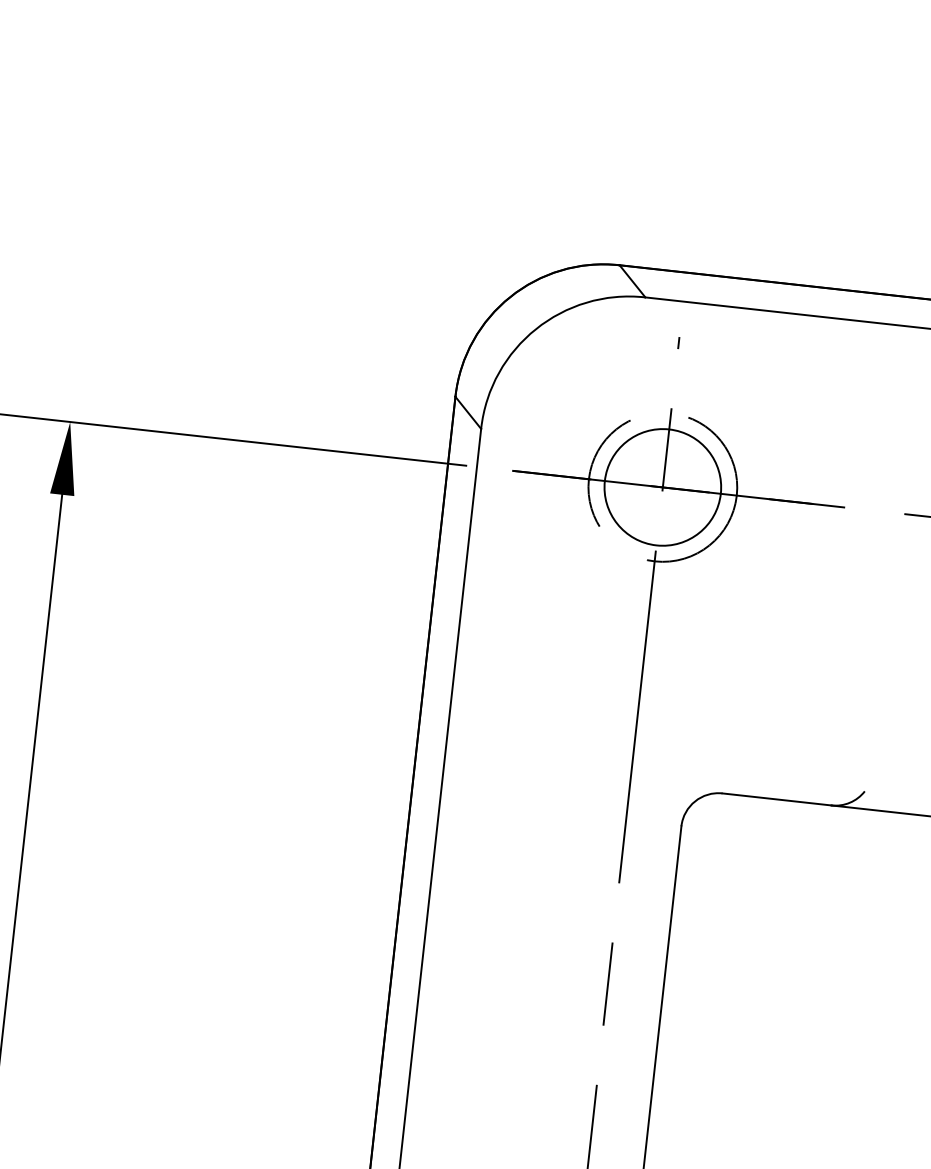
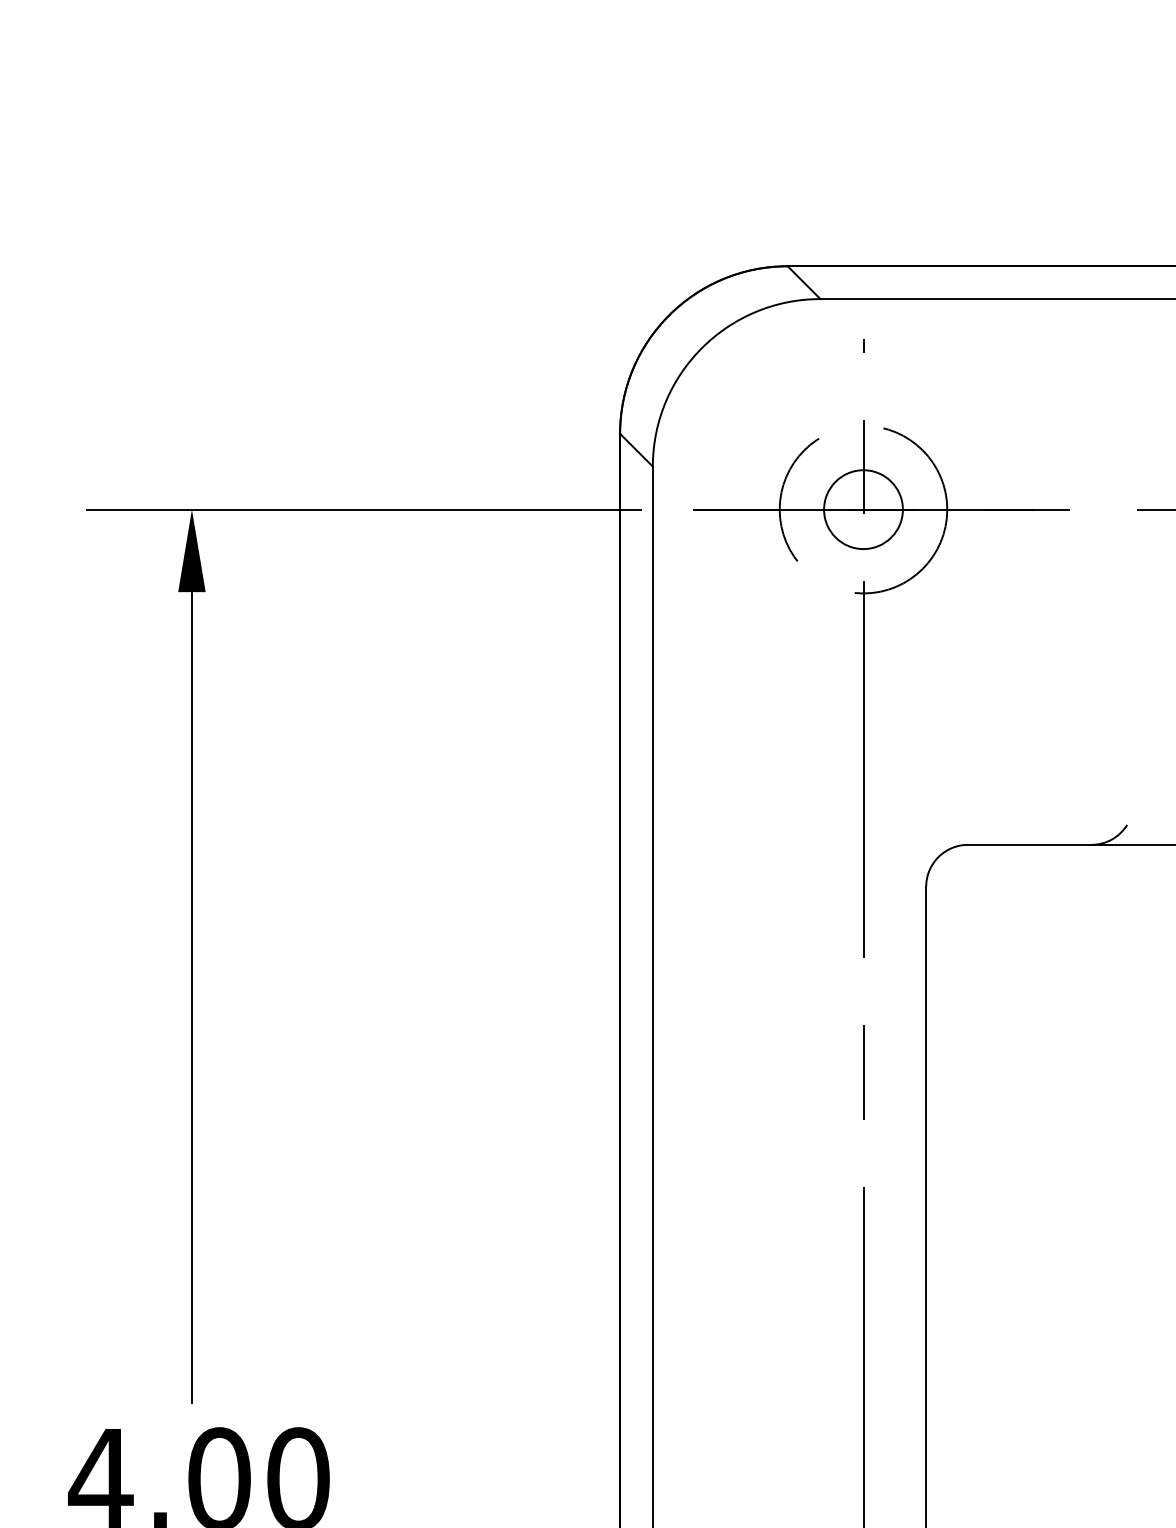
circle: (662, 487) -> (863, 509), size x0.6

